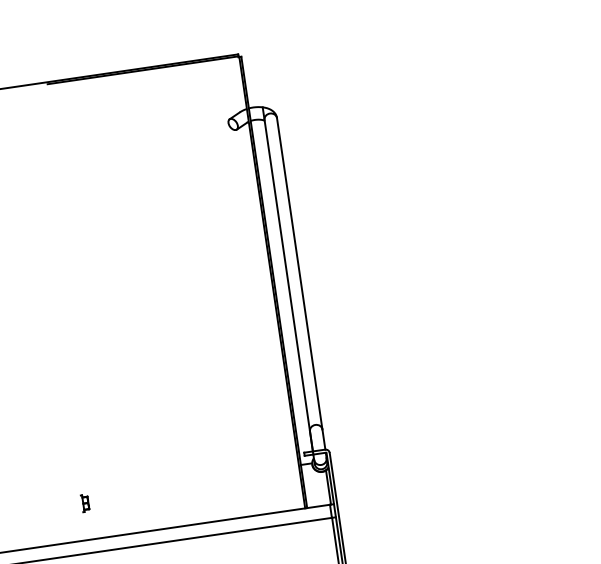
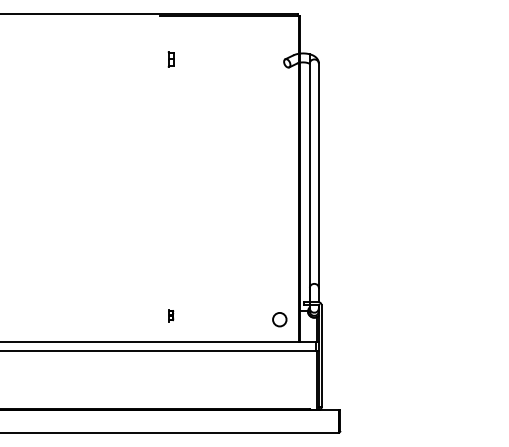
part: (70, 142) -> (170, 59), added
circle: (274, 481) -> (279, 319), added
part: (86, 503) -> (171, 315), moved

